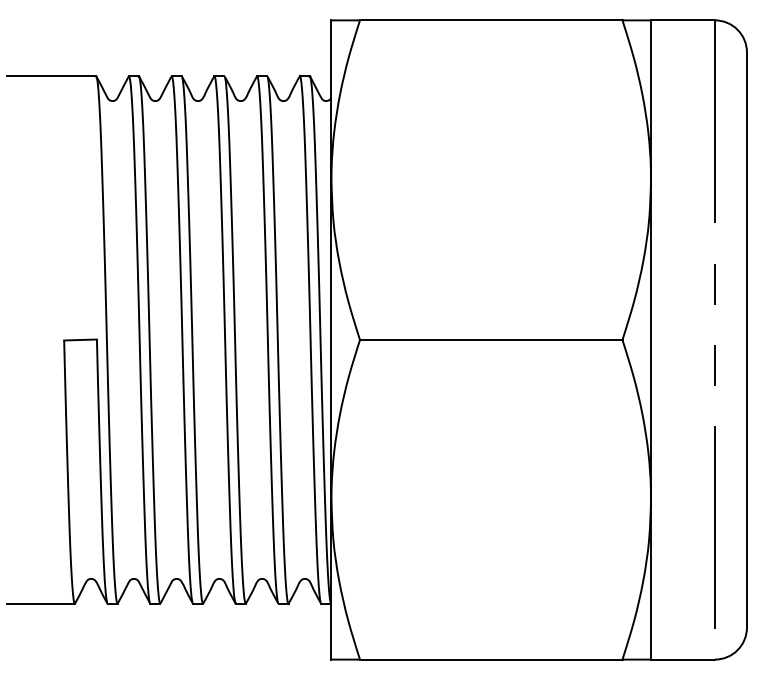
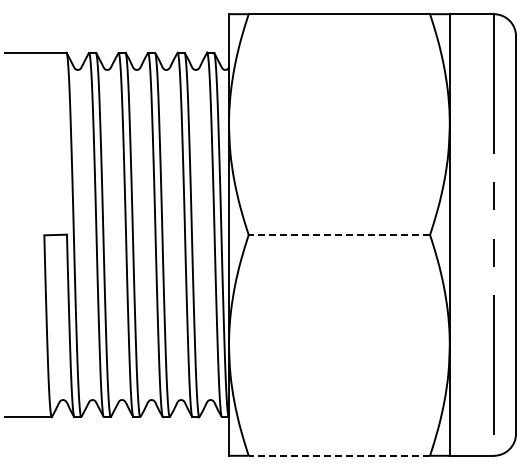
line: (491, 339) -> (339, 234), solid -> dashed
line: (491, 659) -> (339, 455), solid -> dashed

